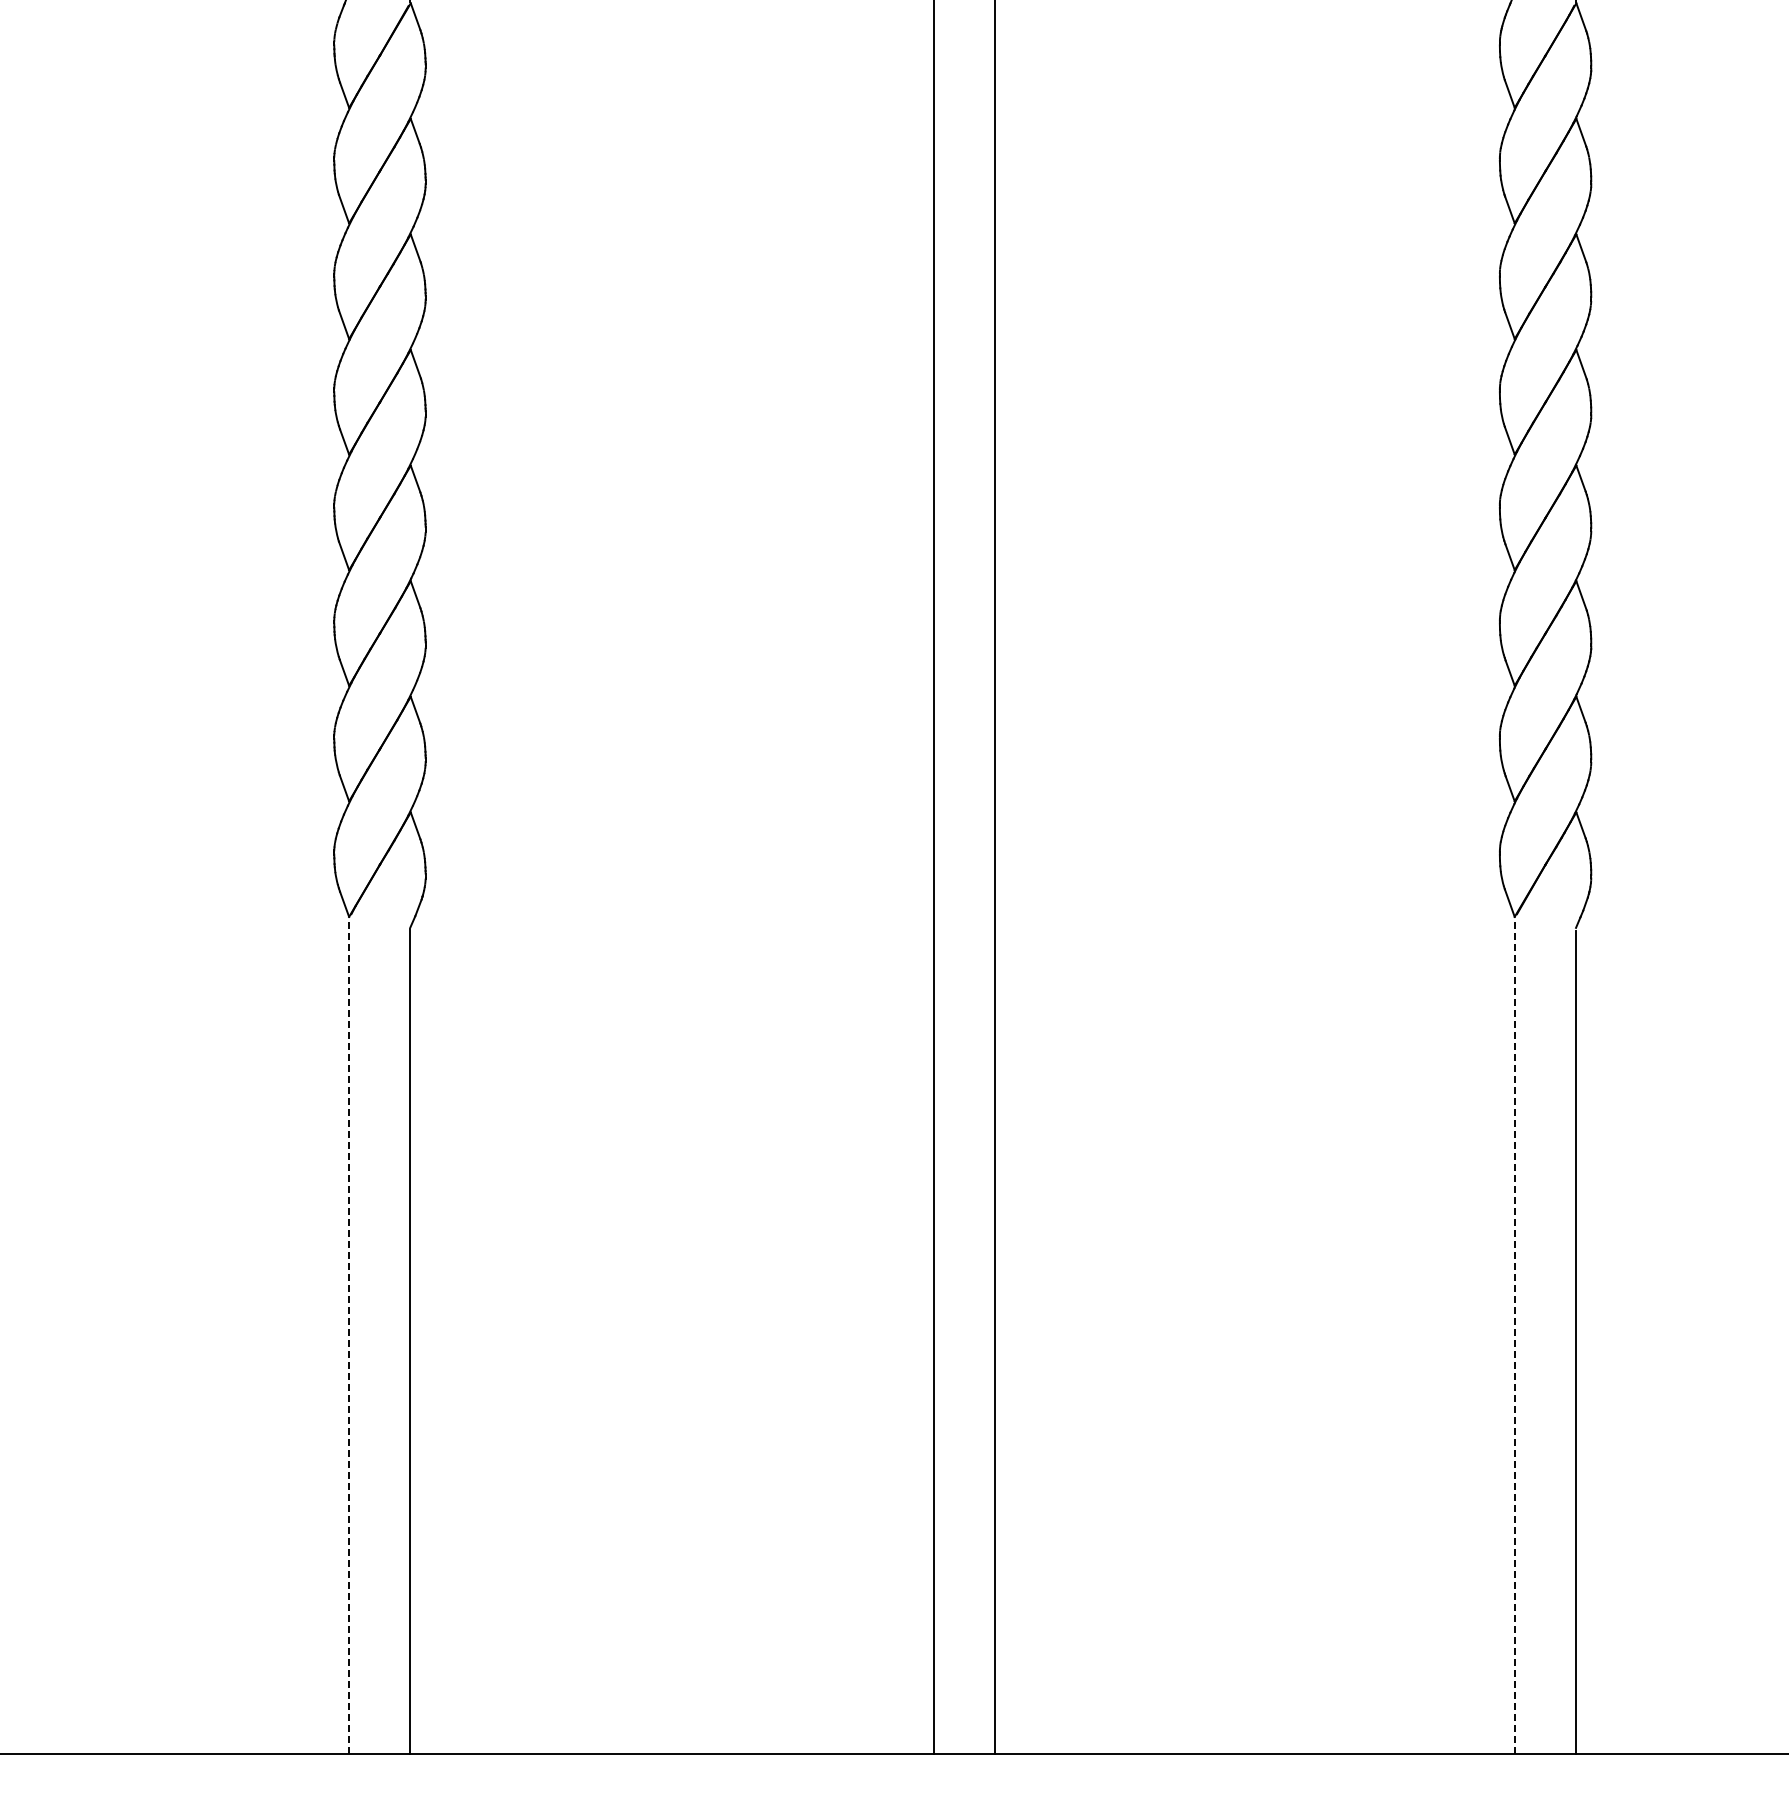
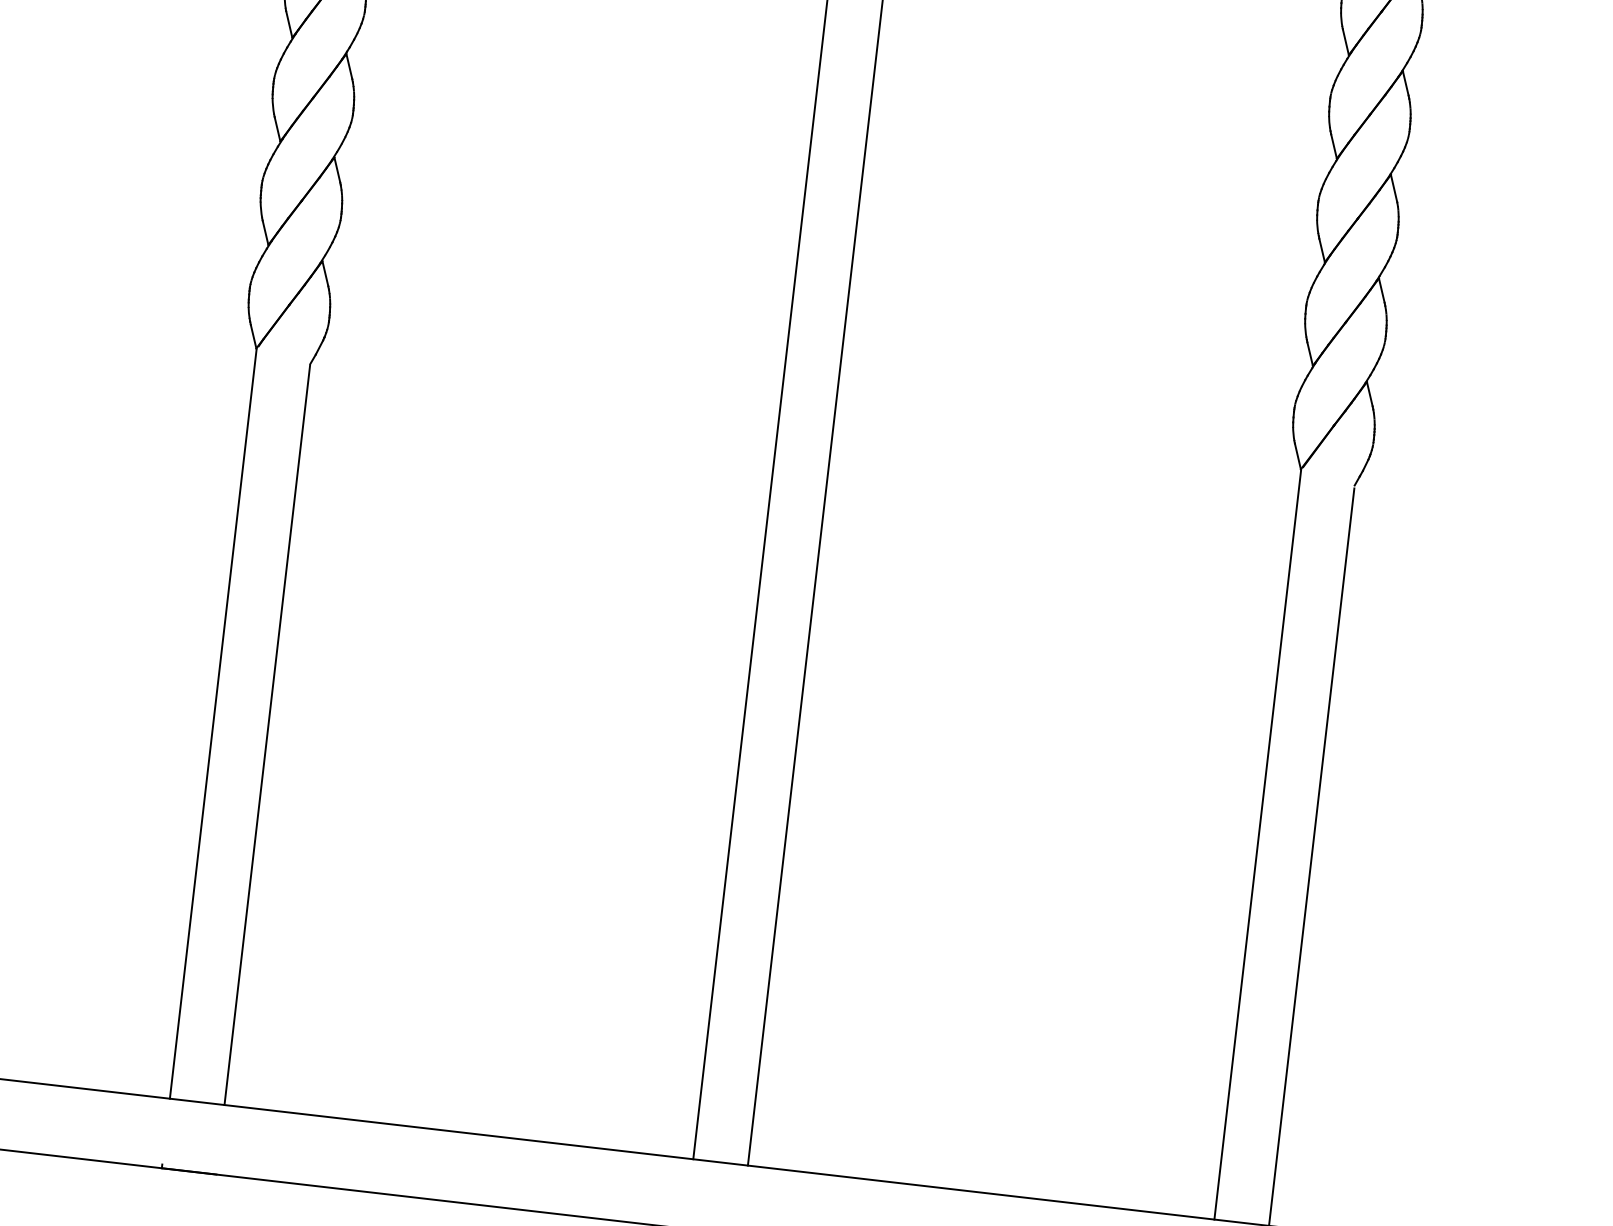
line: (349, 1335) -> (213, 723), dashed -> solid
line: (1515, 1335) -> (1258, 844), dashed -> solid

